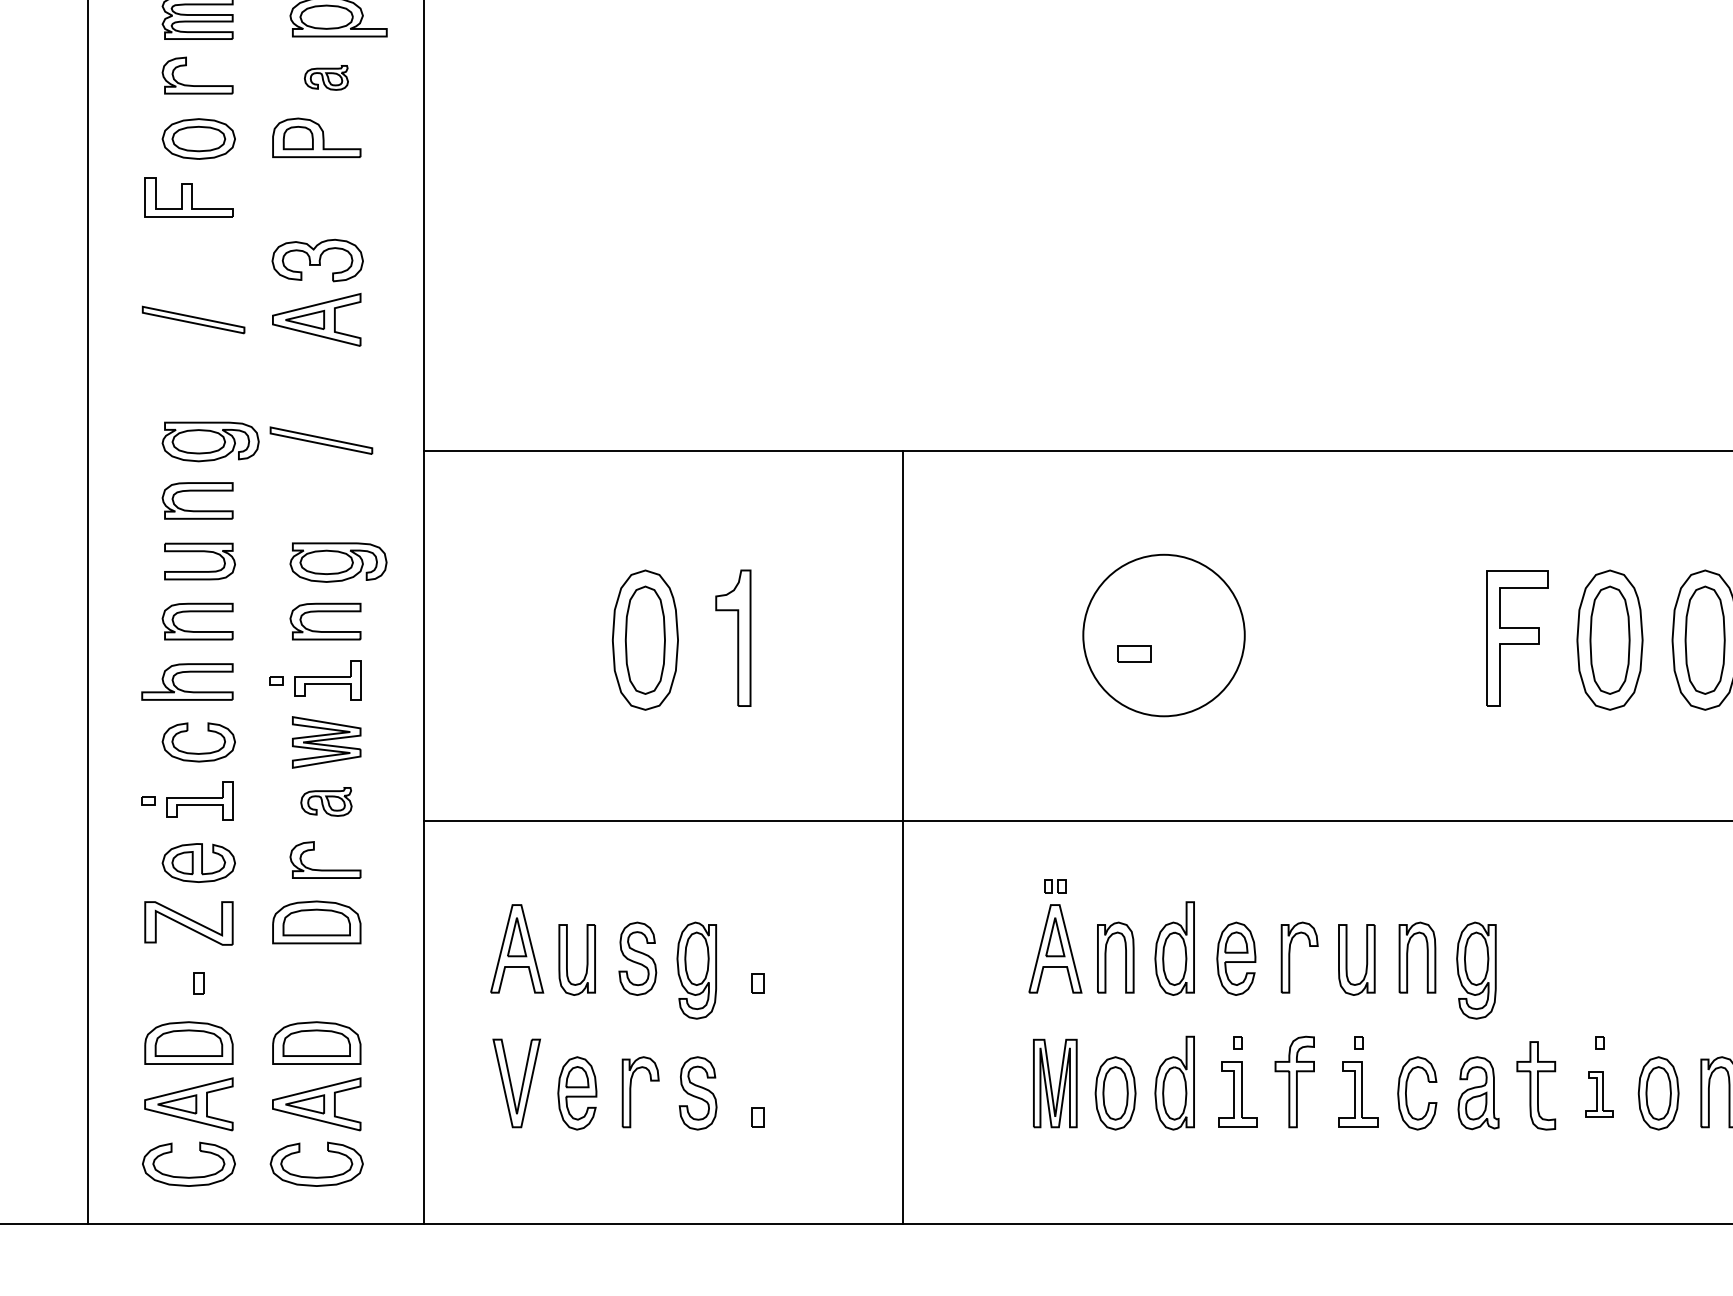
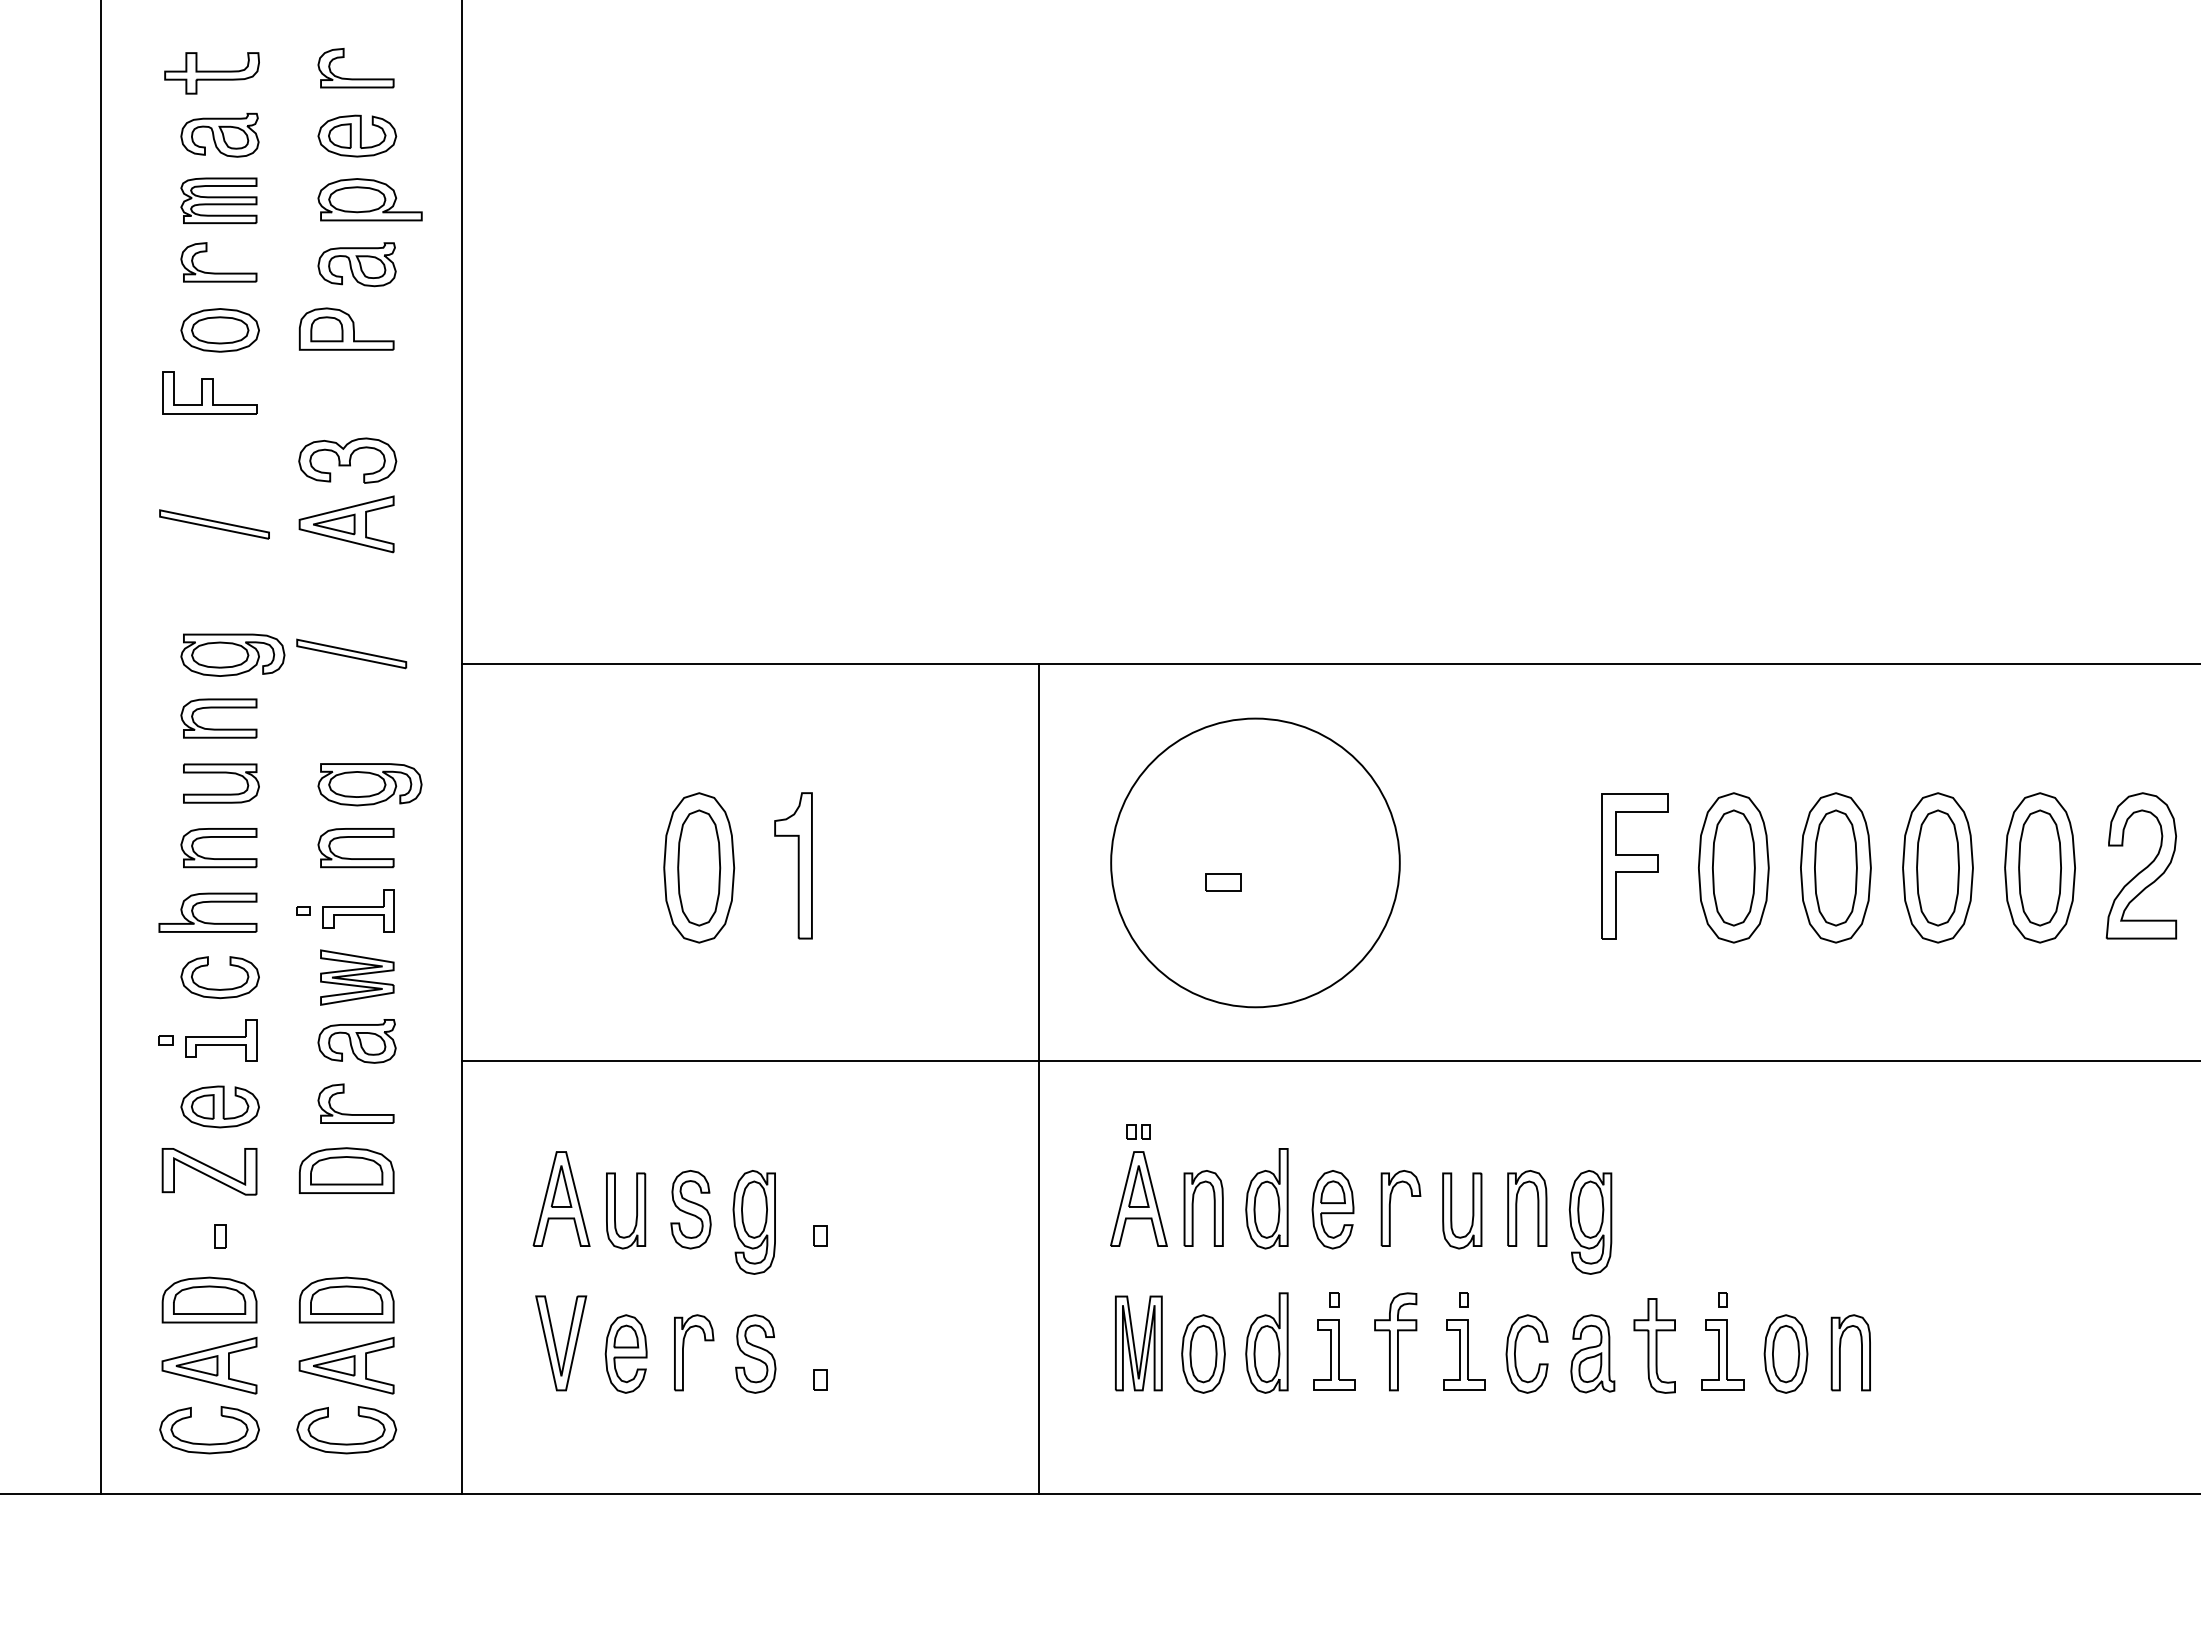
part: (325, 77) -> (356, 264), size x1.67
circle: (1164, 635) -> (1255, 862), size x1.67
part: (325, 802) -> (356, 1041), size x1.43
line: (903, 837) -> (1038, 1079), moved
part: (1599, 1093) -> (1722, 1354), size x1.43

